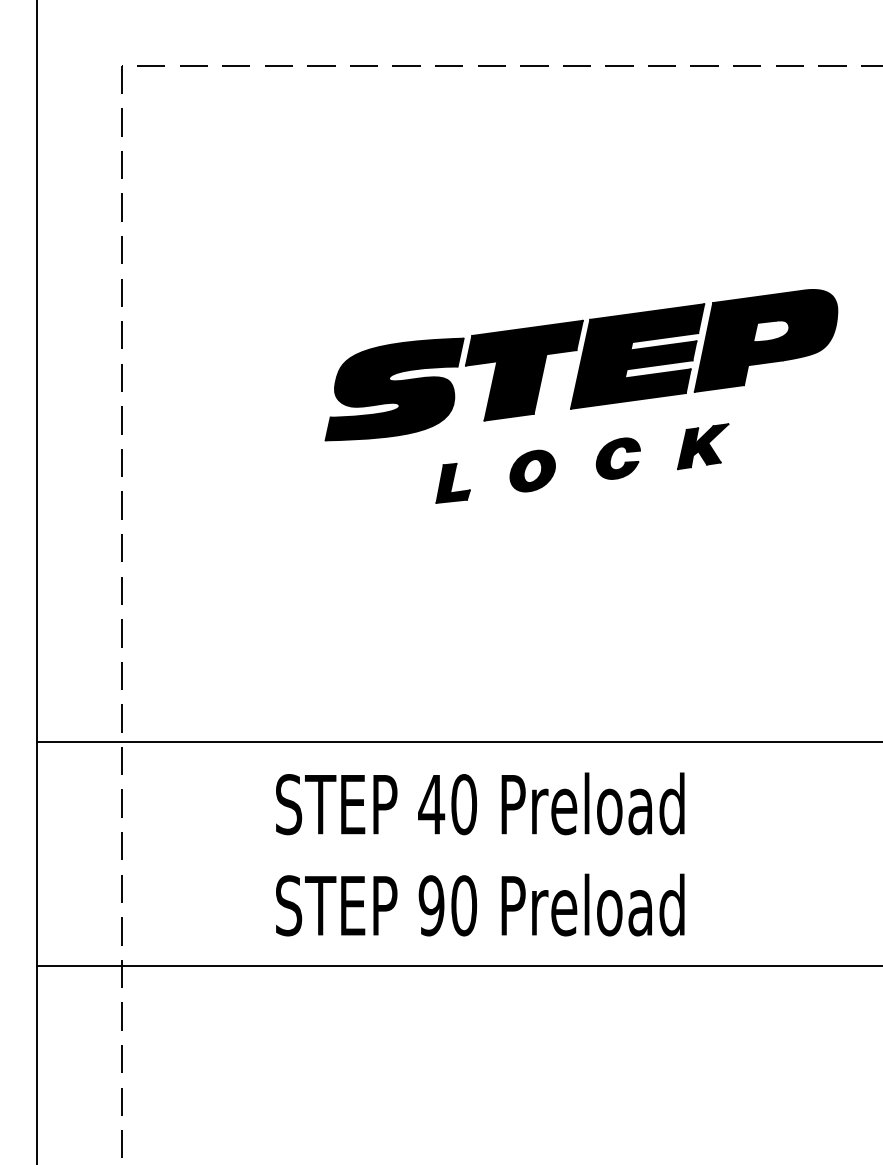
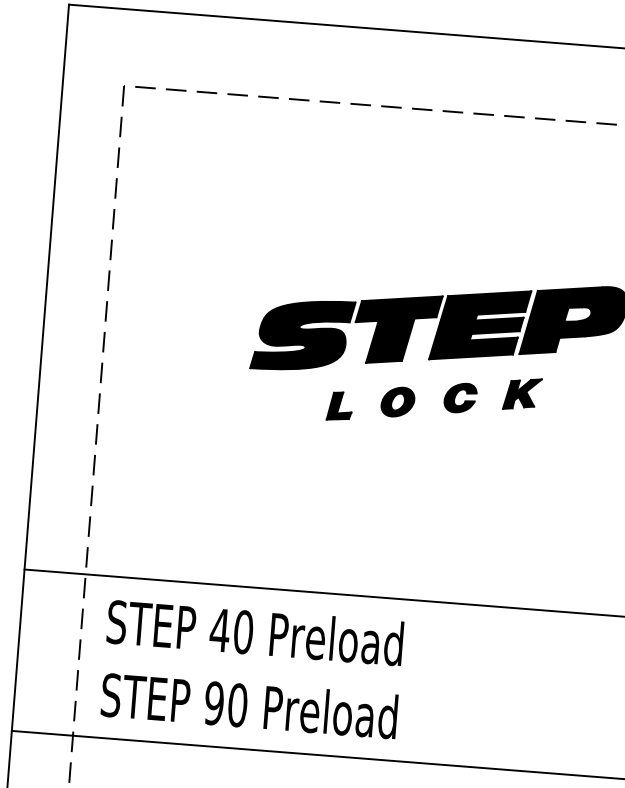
text: (480, 854) -> (252, 669), moved

